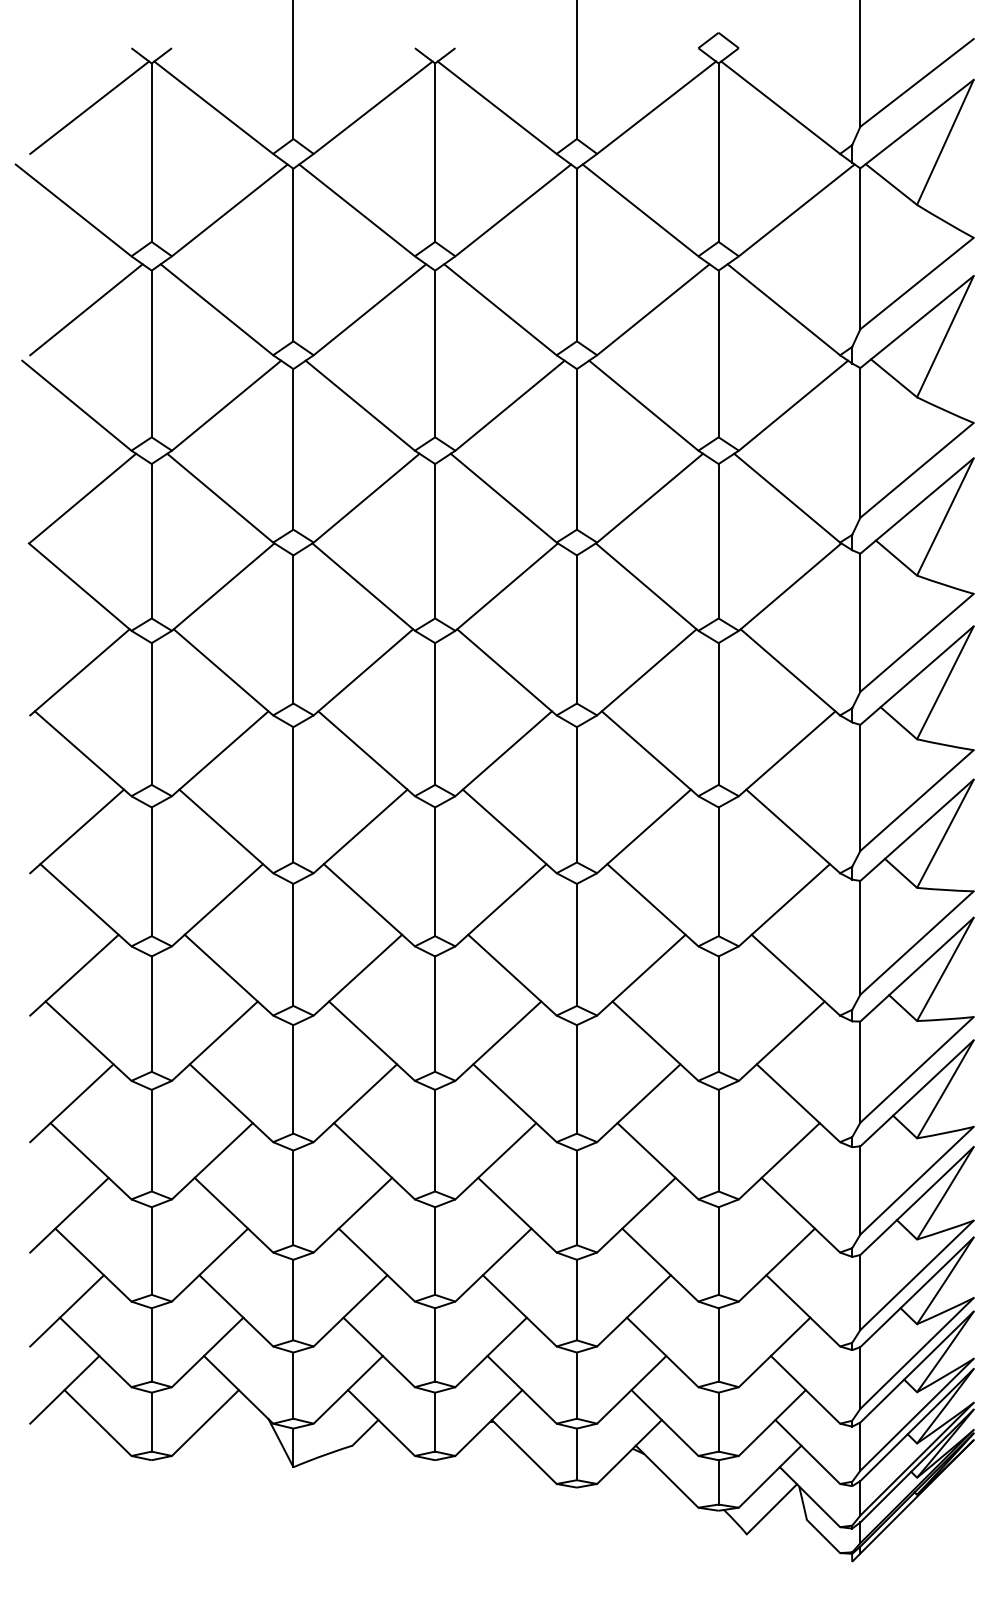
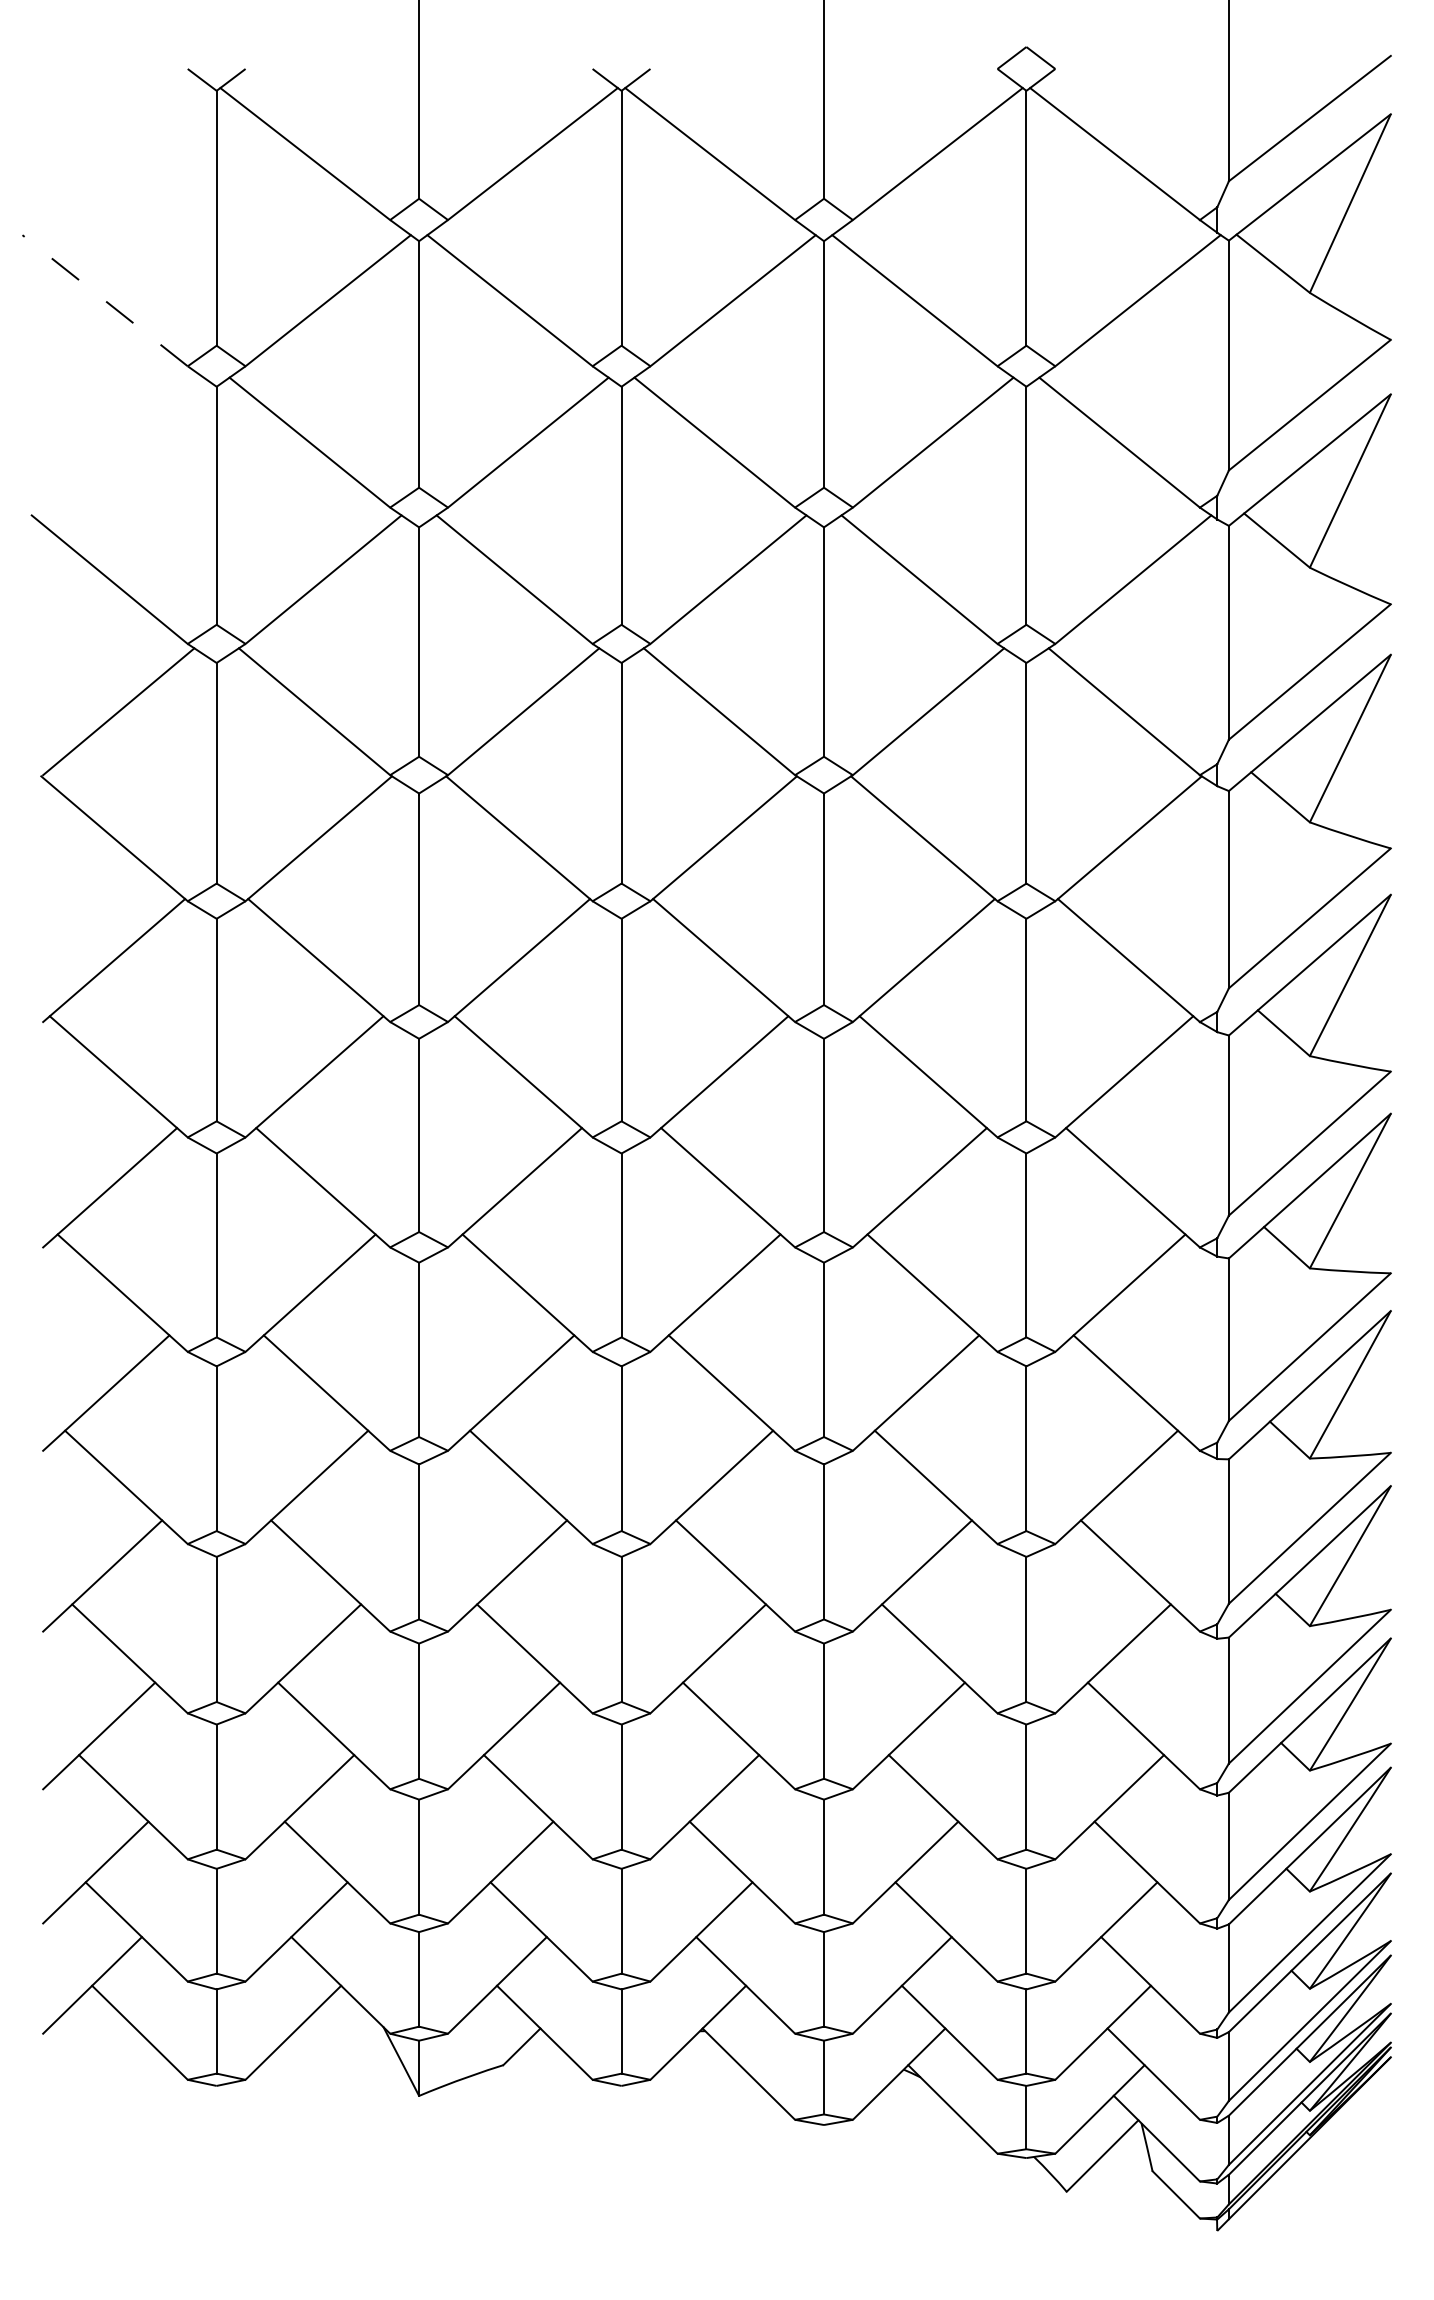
line: (89, 108) -> (127, 154), removed
line: (73, 210) -> (104, 300), solid -> dashed
line: (86, 309) -> (123, 442), removed

